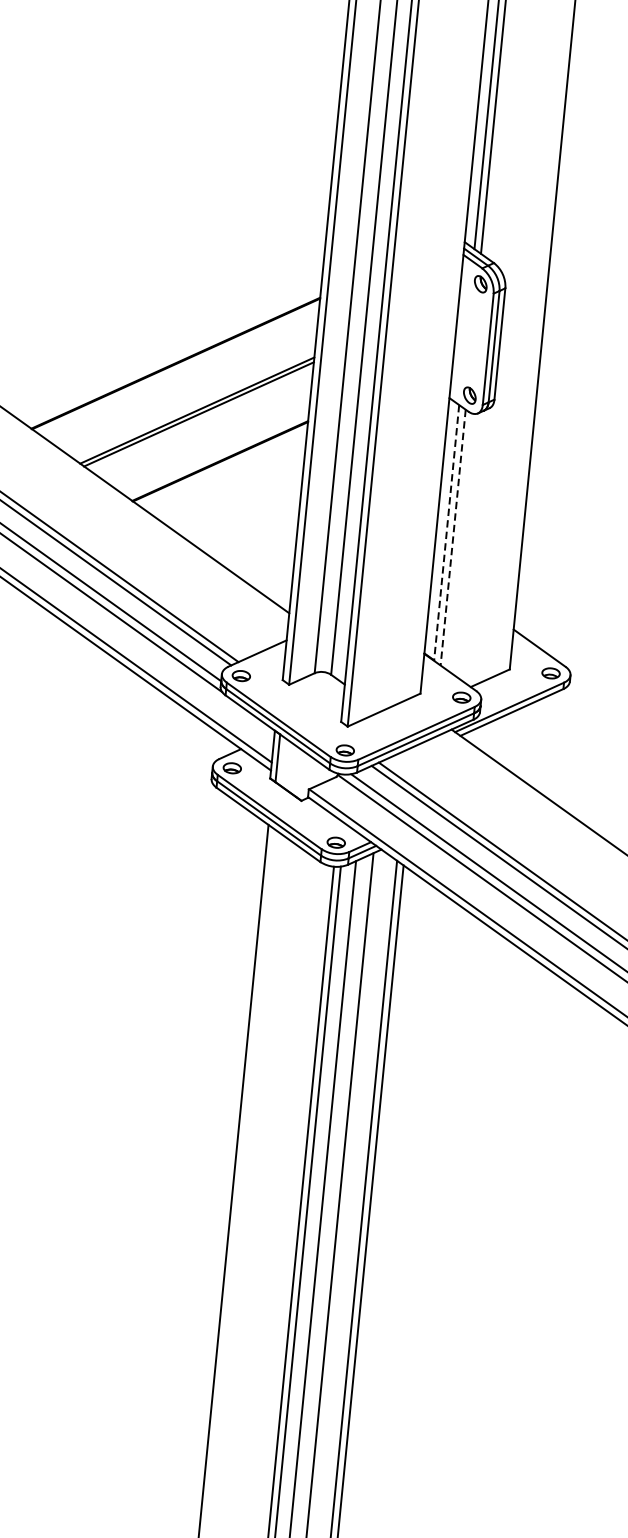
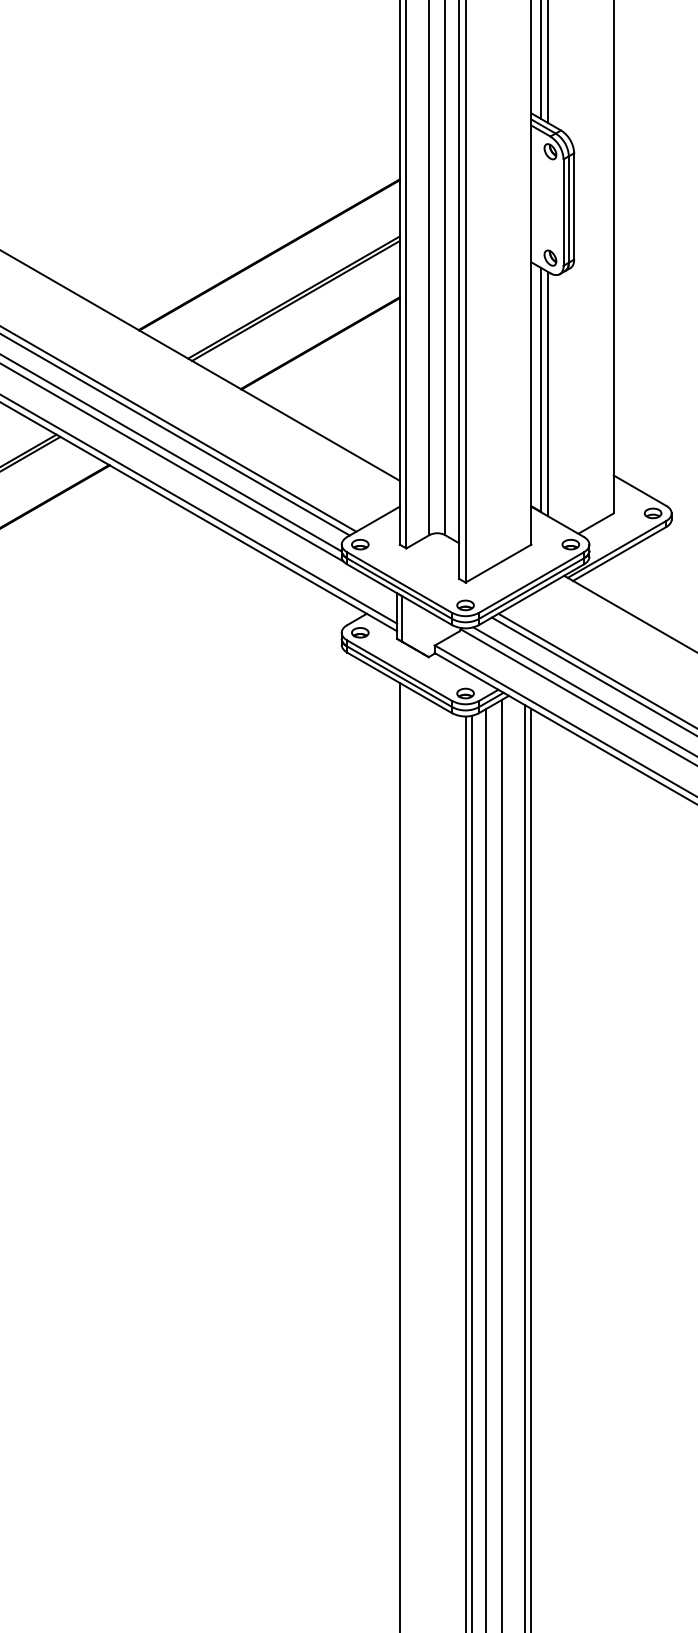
line: (446, 533) -> (541, 390), dashed -> solid
line: (452, 538) -> (547, 394), dashed -> solid

